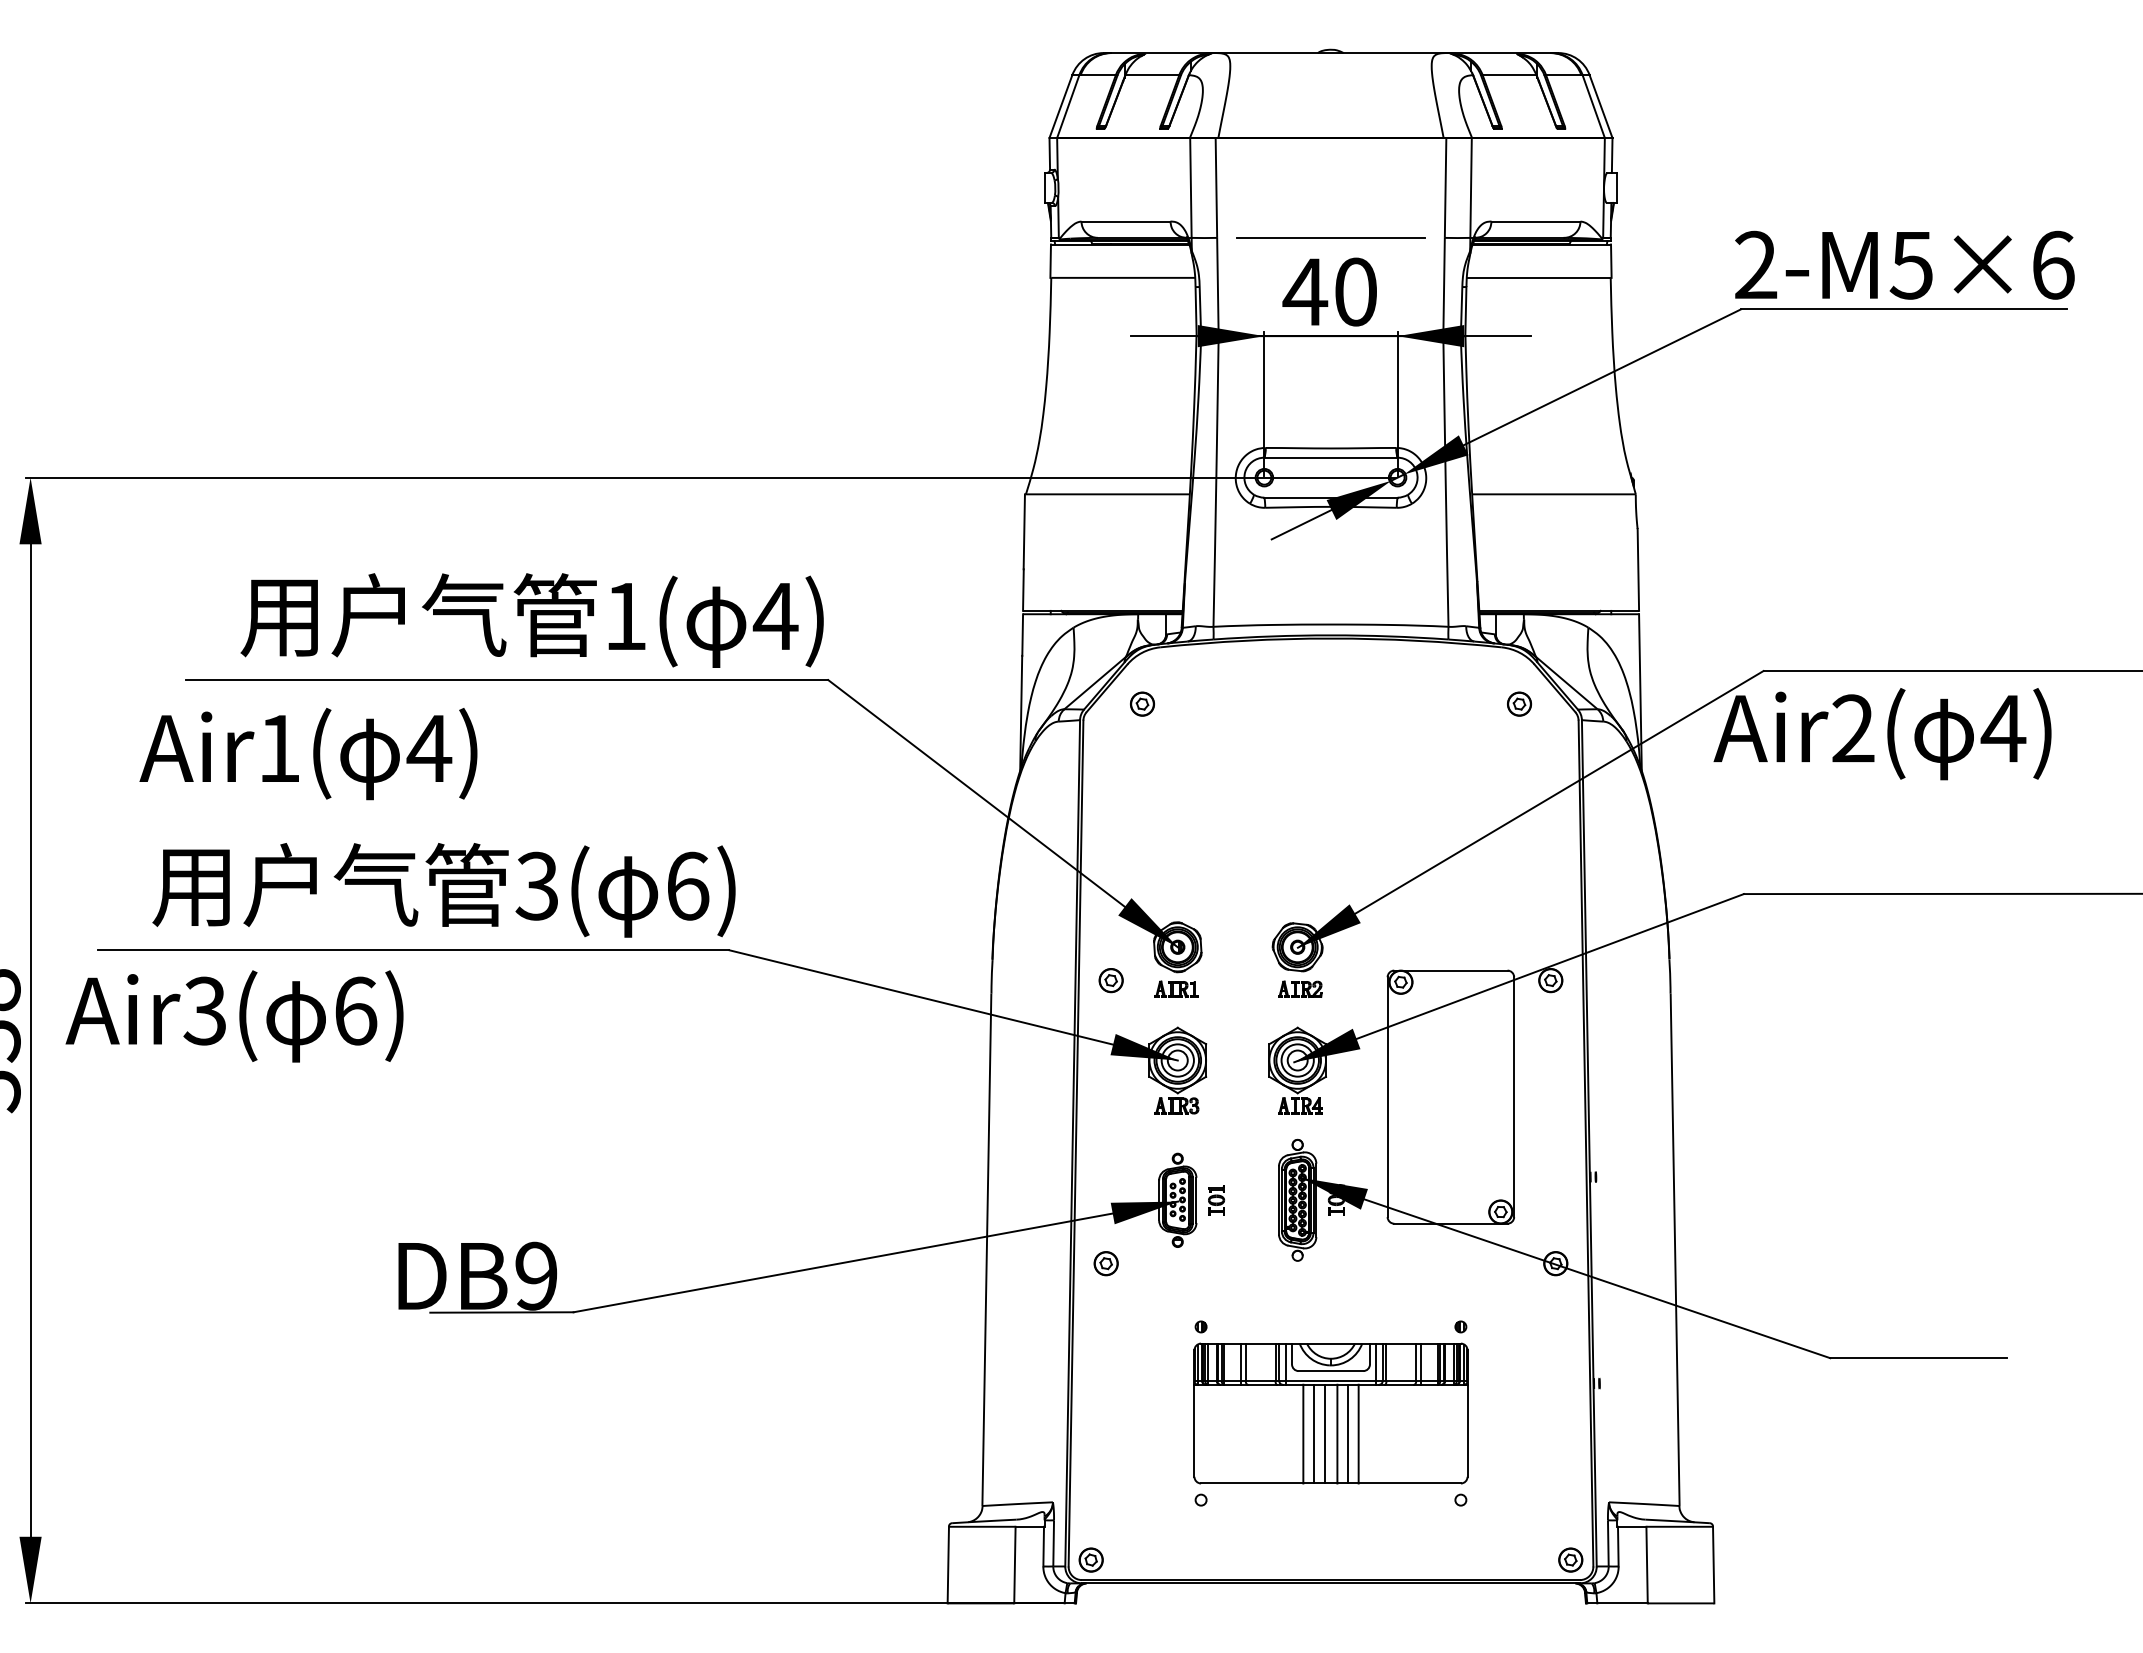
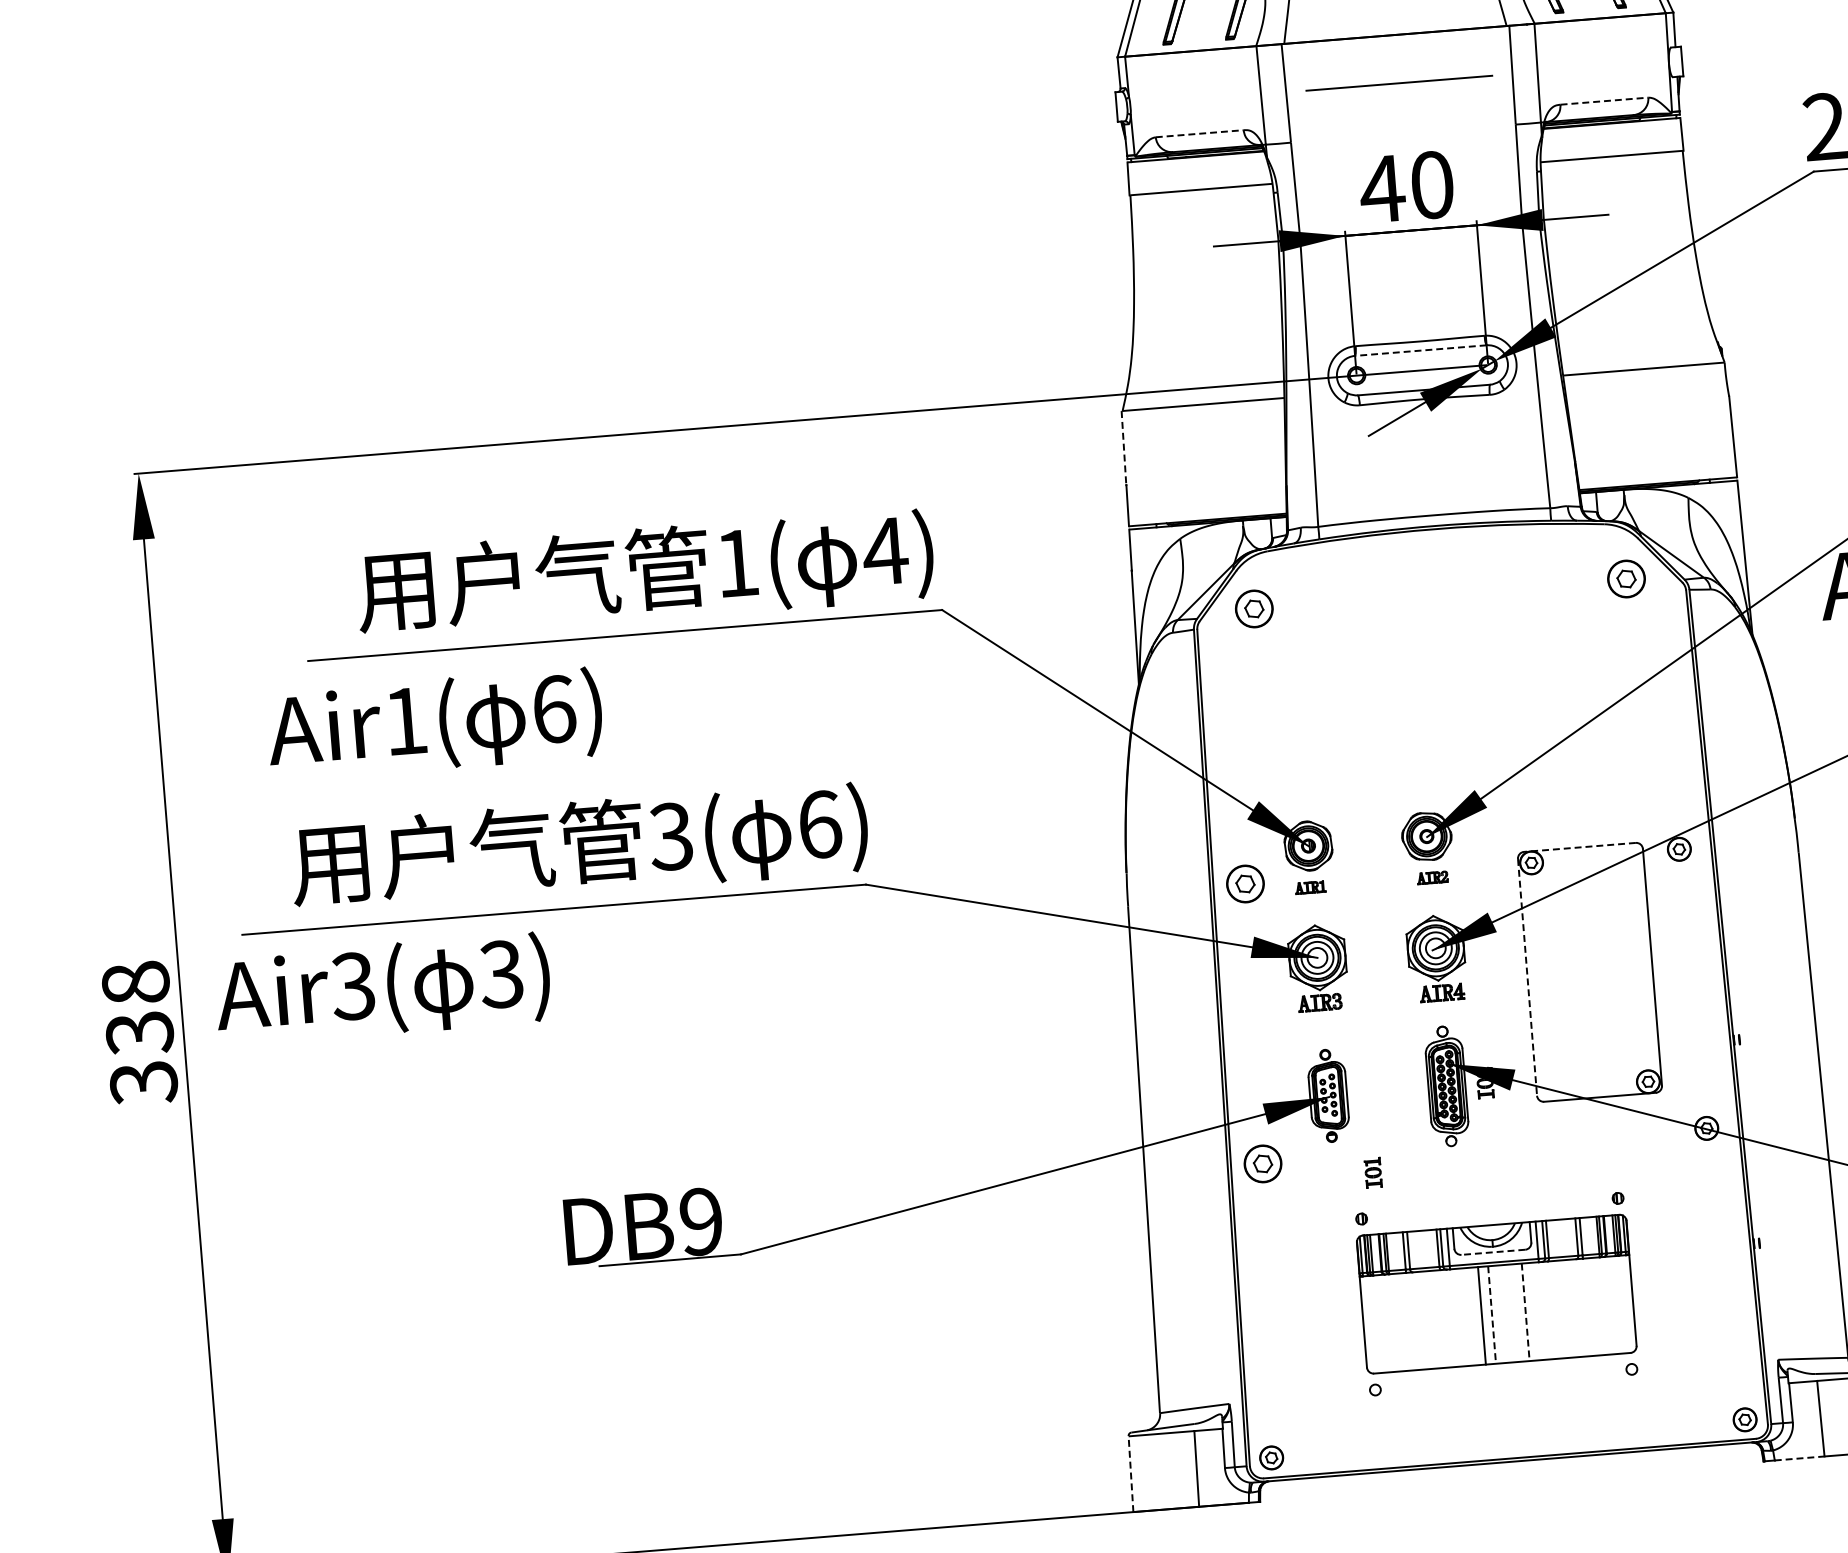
line: (1126, 221) -> (1200, 133), solid -> dashed
line: (1536, 221) -> (1604, 101), solid -> dashed
line: (1330, 237) -> (1398, 82), moved
line: (1331, 457) -> (1421, 350), solid -> dashed
line: (1024, 532) -> (1124, 448), solid -> dashed
part: (1142, 703) -> (1254, 608), size x1.6
part: (1519, 703) -> (1626, 578), size x1.6
text: (429, 748) -> (553, 709), 4) -> 6)
line: (1450, 970) -> (1579, 847), solid -> dashed
part: (1110, 980) -> (1244, 884), size x1.6
part: (1176, 988) -> (1310, 886), size x0.7
part: (1300, 988) -> (1432, 877), size x0.7
text: (355, 1010) -> (501, 973), 6) -> 3)
line: (1387, 1097) -> (1527, 977), solid -> dashed
part: (1216, 1200) -> (1373, 1172), moved
part: (1105, 1263) -> (1262, 1164), size x1.6
line: (1330, 1371) -> (1492, 1252), solid -> dashed
line: (1303, 1433) -> (1471, 1316), removed
line: (1337, 1433) -> (1504, 1313), removed
line: (1347, 1433) -> (1514, 1312), removed
line: (1324, 1434) -> (1492, 1315), solid -> dashed
line: (1358, 1434) -> (1525, 1312), solid -> dashed
line: (948, 1564) -> (1131, 1473), solid -> dashed
line: (1623, 1603) -> (1800, 1458), solid -> dashed

